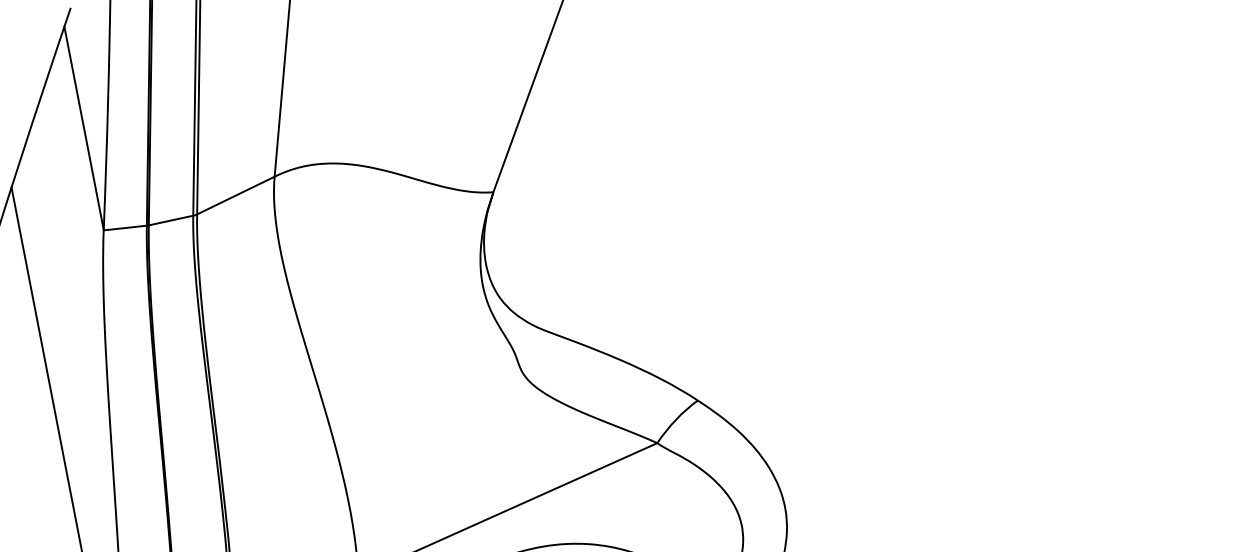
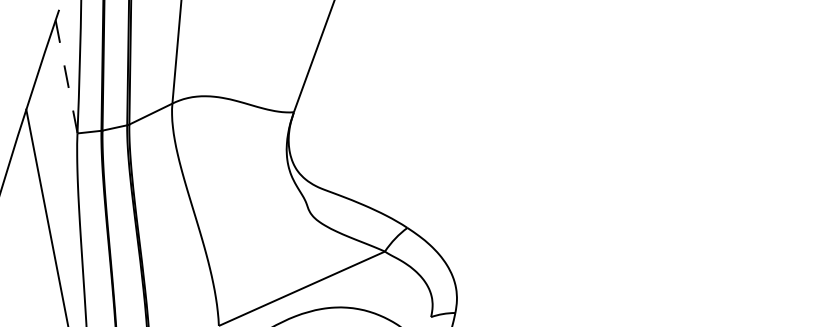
line: (83, 127) -> (66, 76), solid -> dashed

